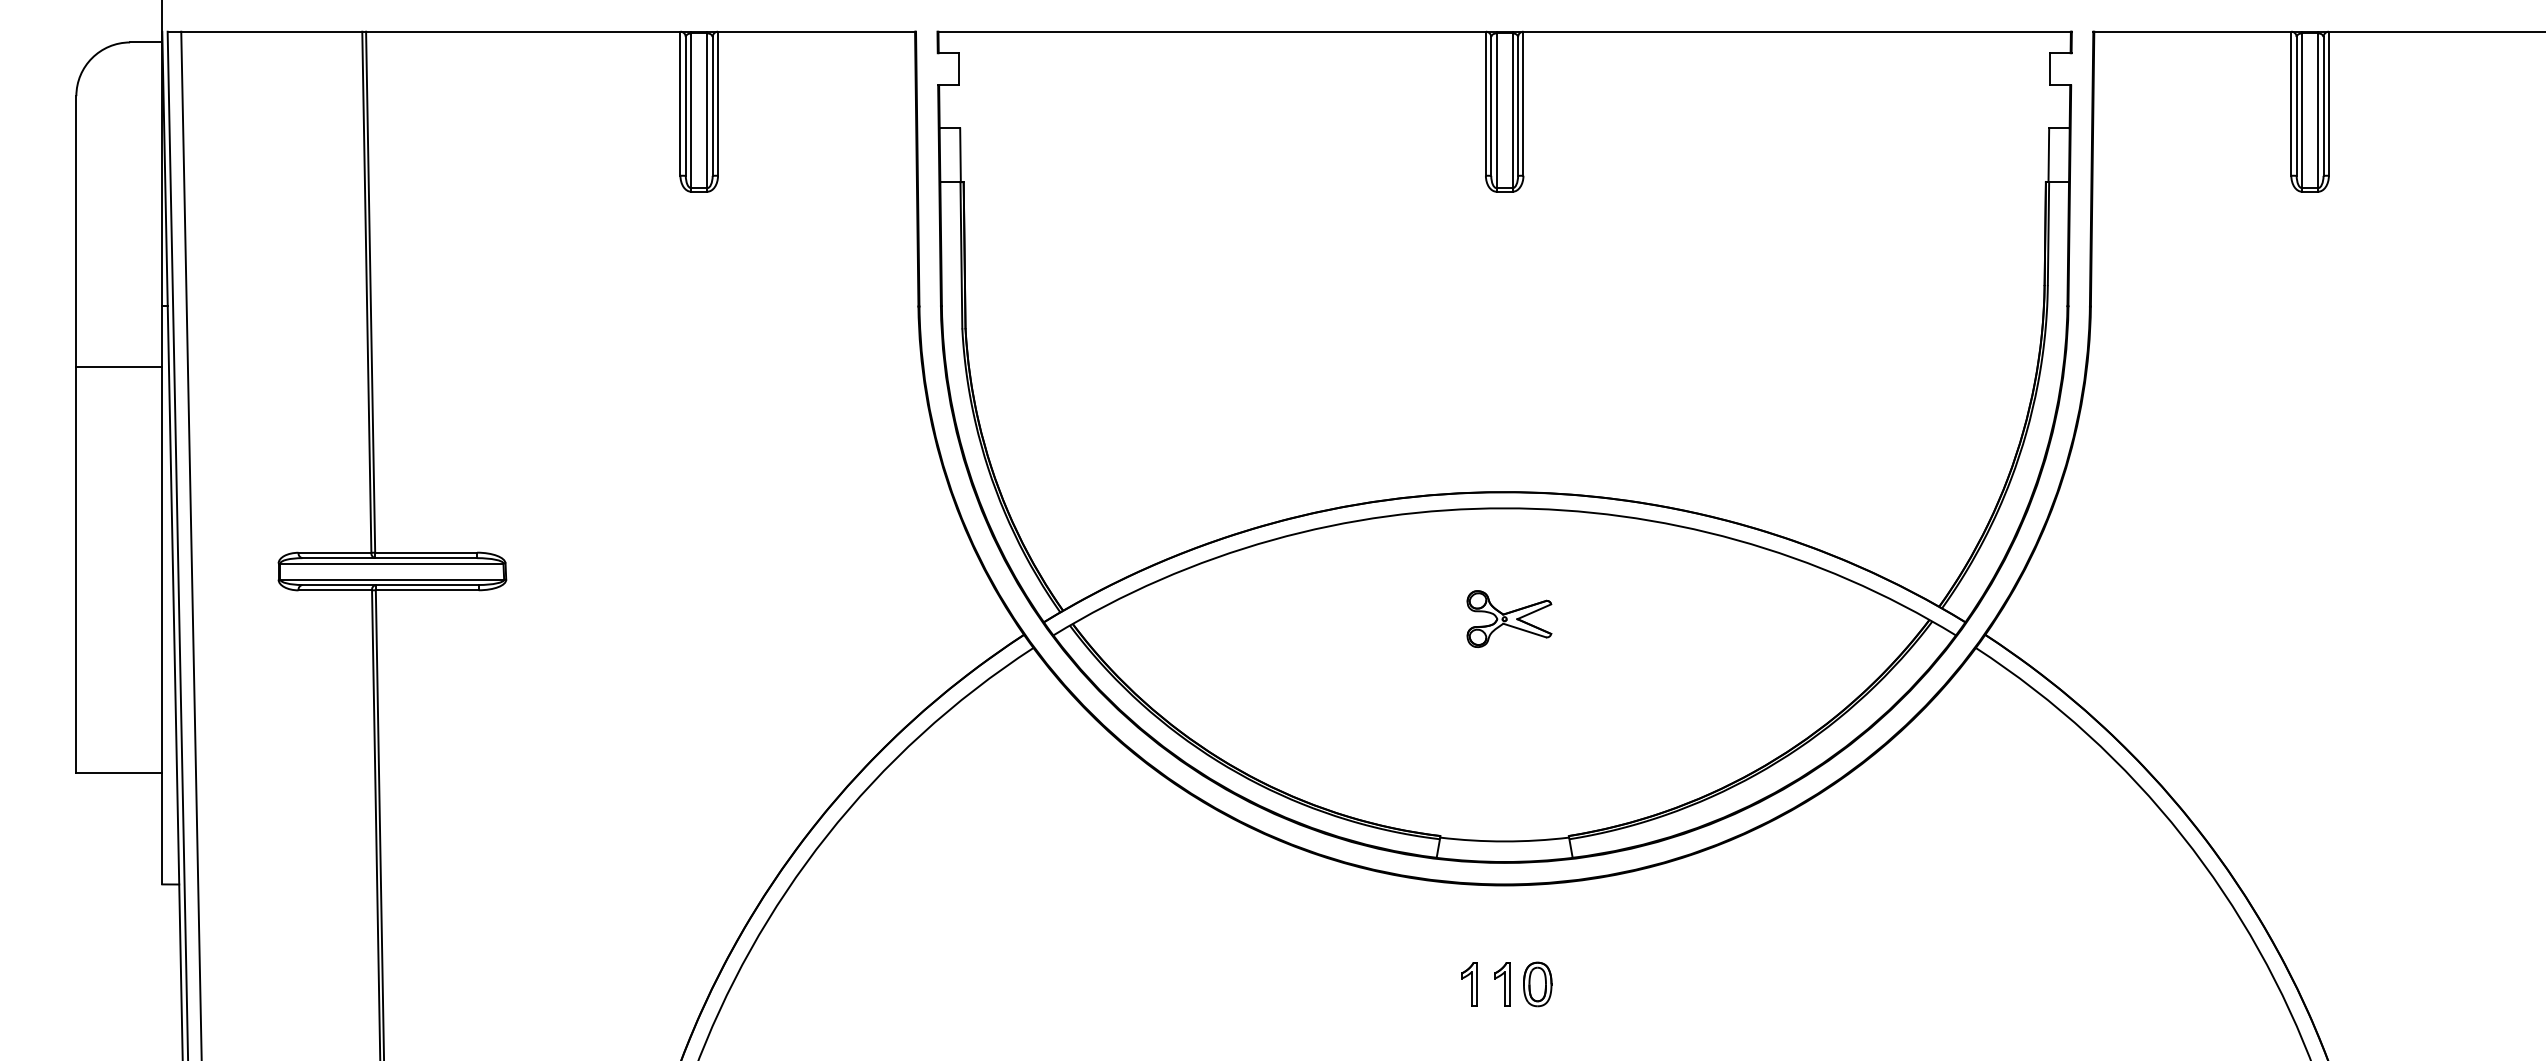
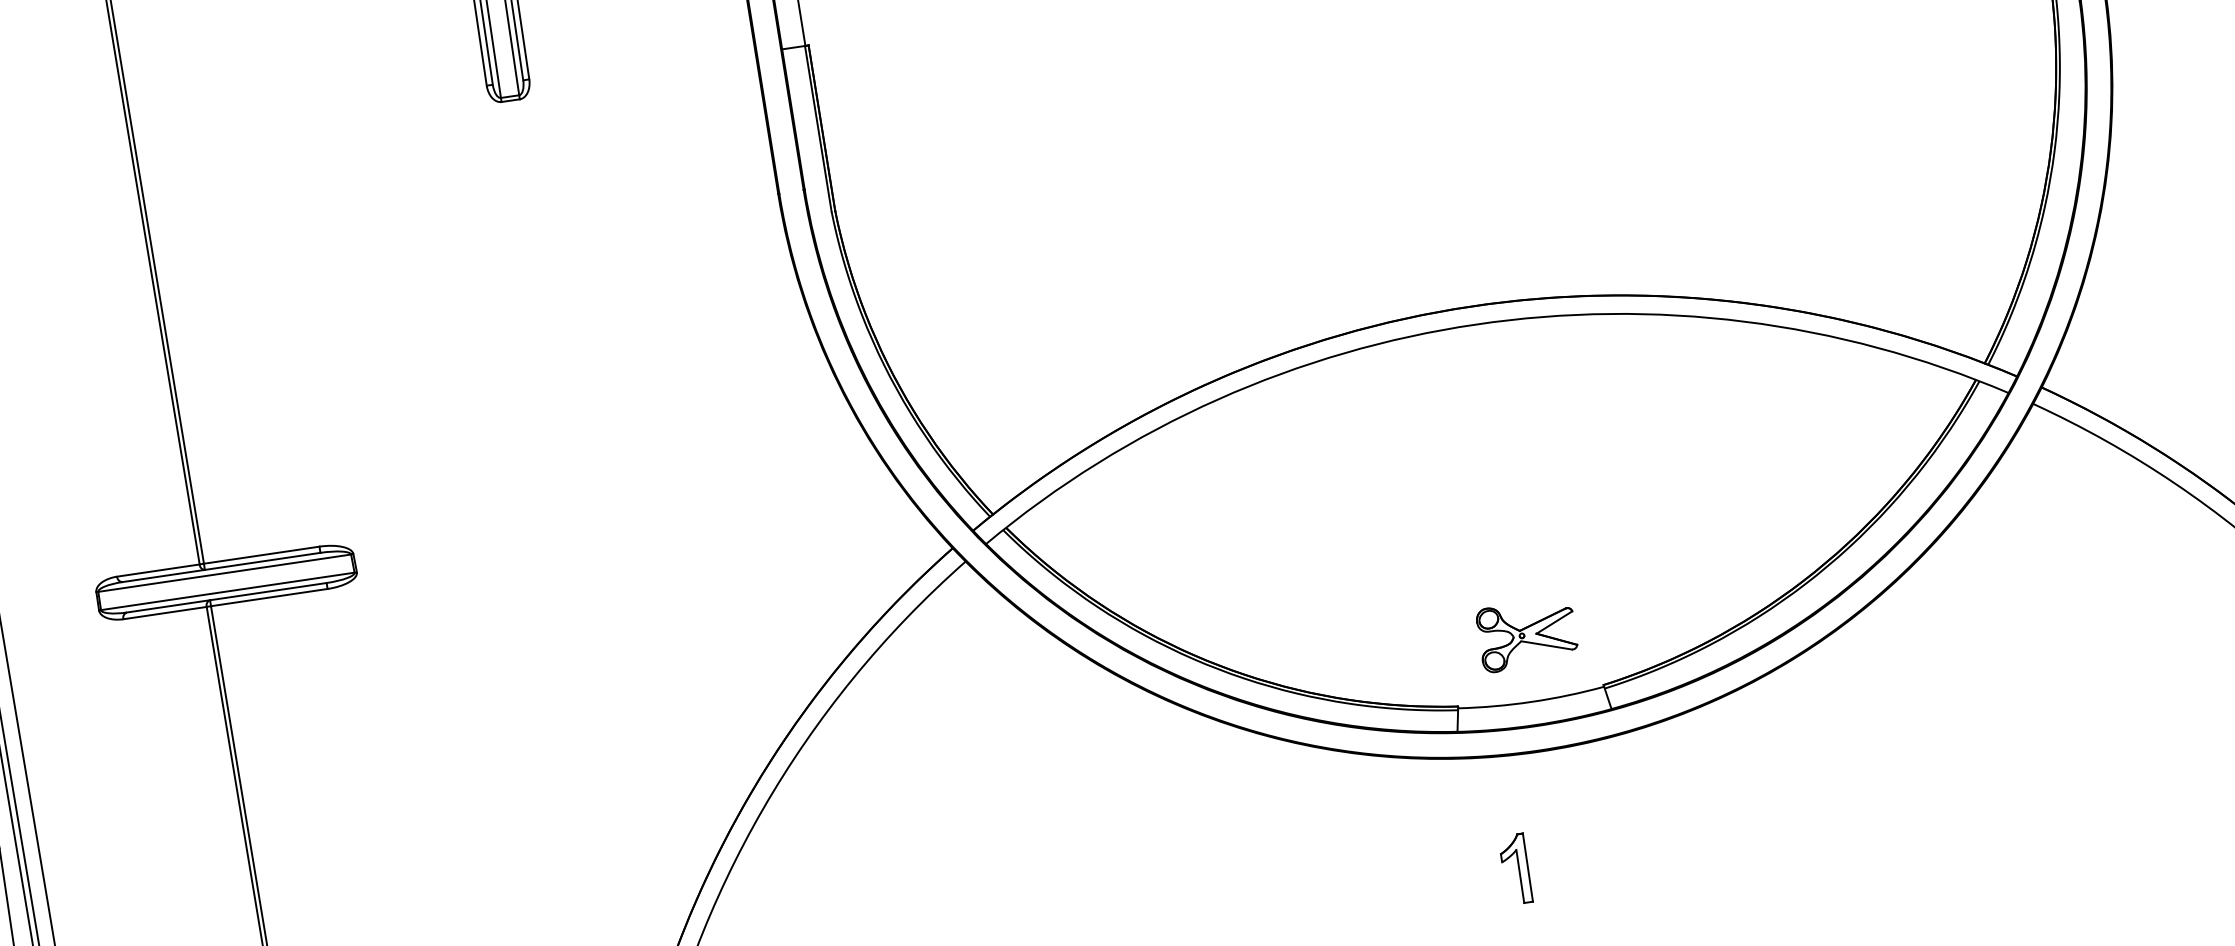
part: (1509, 618) -> (1527, 634), moved
part: (1469, 984) -> (1515, 869), size x1.4
part: (1502, 984) -> (1553, 864), removed
part: (1537, 984) -> (1592, 858), removed

